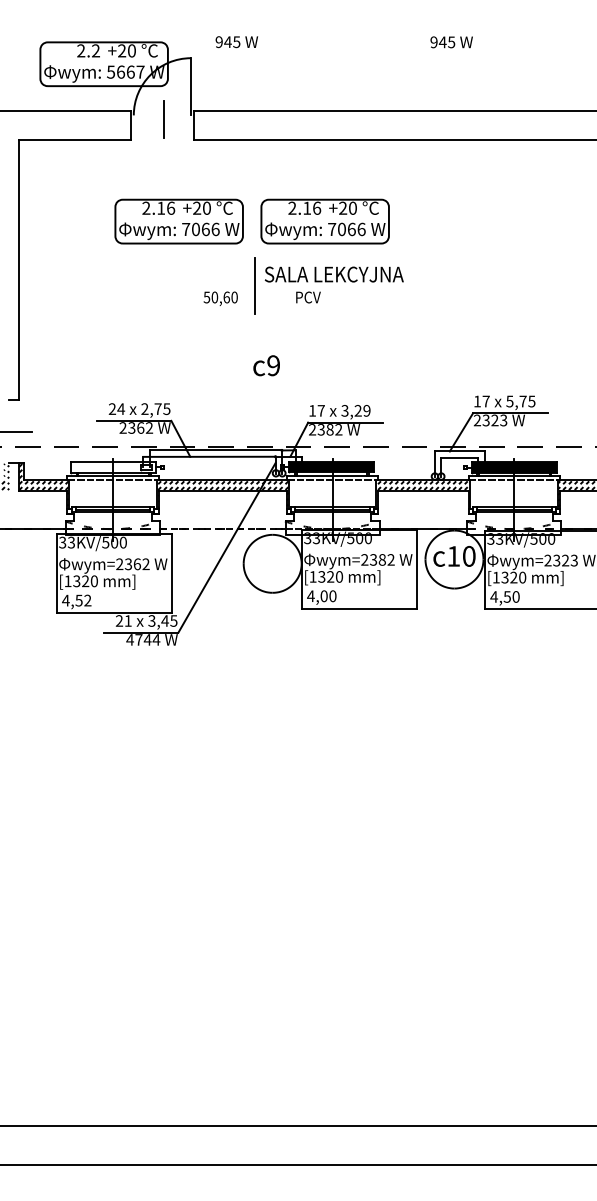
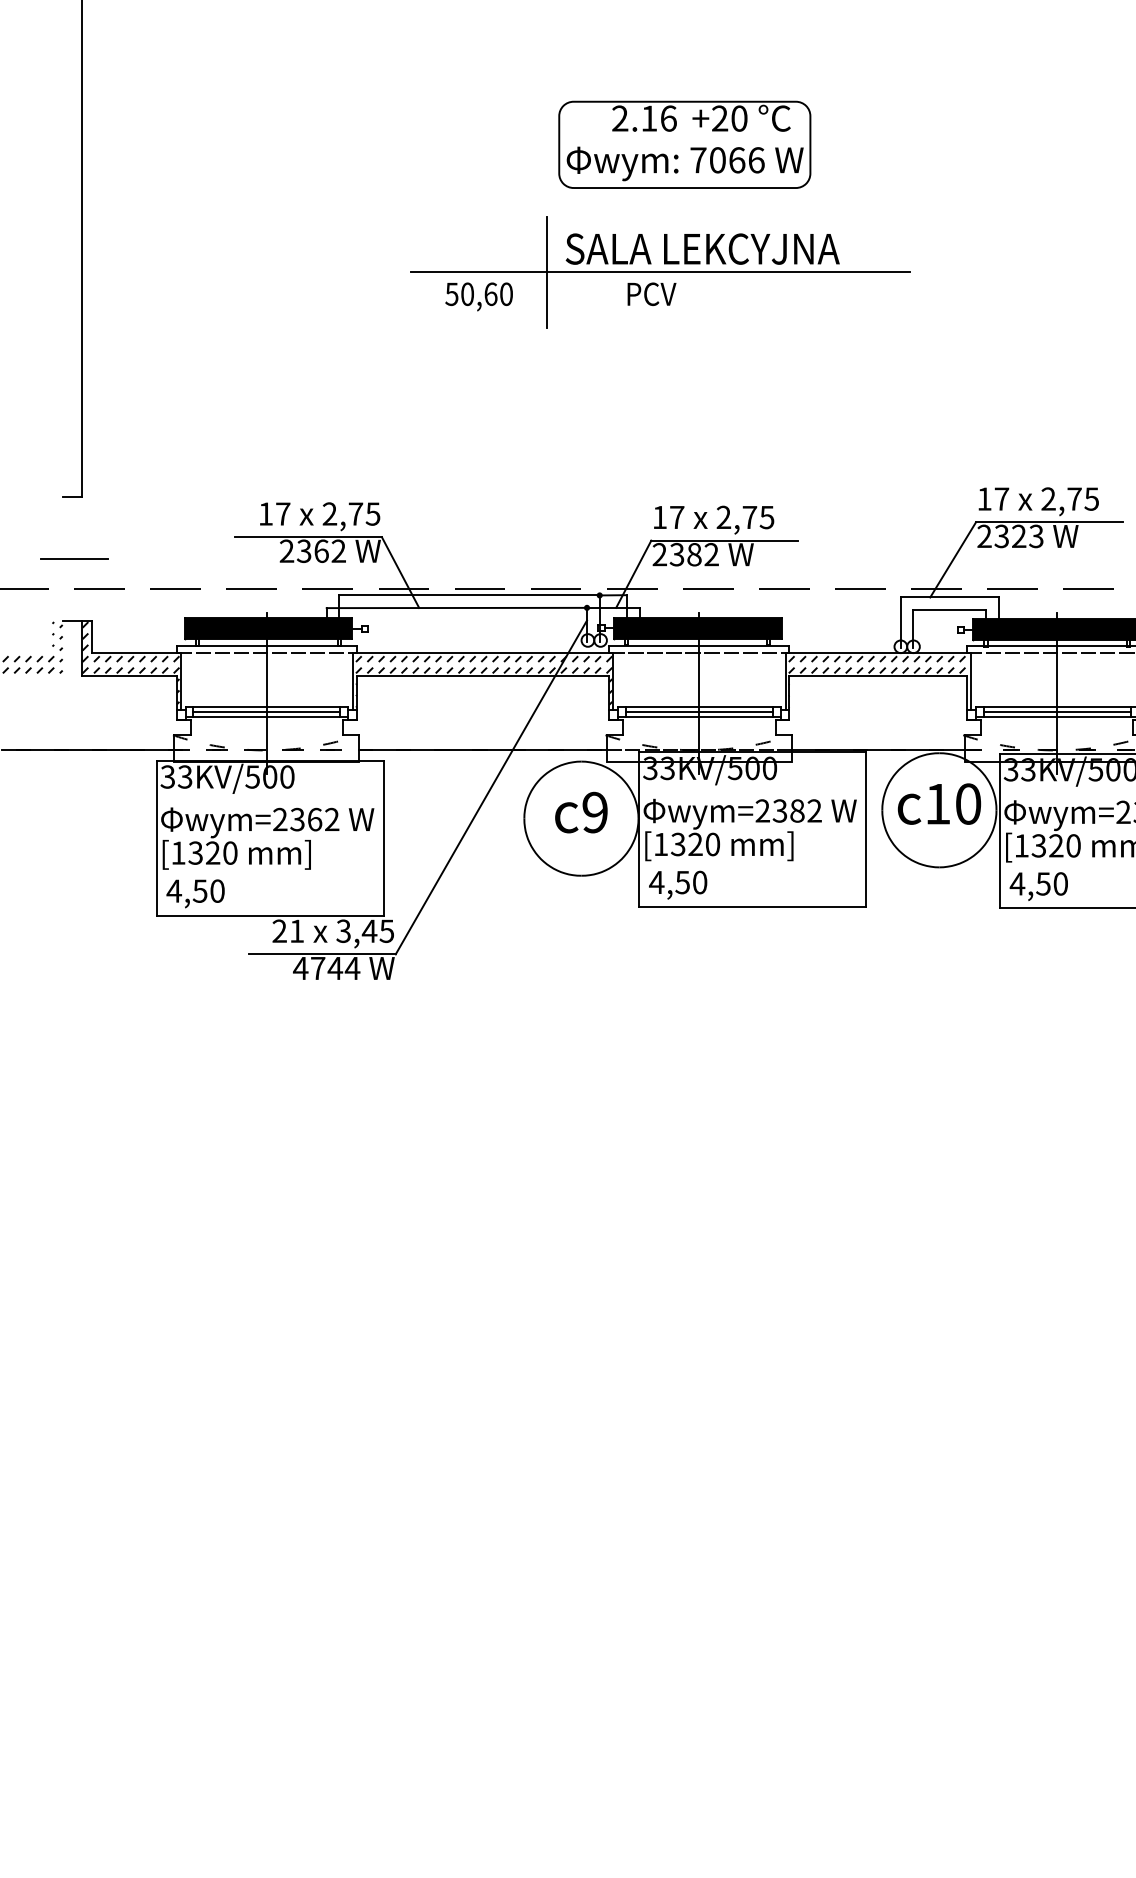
part: (178, 221) -> (395, 144), removed
line: (312, 286) -> (659, 272), added
text: (266, 365) -> (581, 812), moved
text: (509, 401) -> (1047, 499), 5,75 -> 2,75
text: (116, 408) -> (273, 512), 24 -> 17
text: (355, 410) -> (744, 516), 3,29 -> 2,75
fill: (113, 467) -> (267, 629), added
line: (222, 529) -> (482, 751), dashed -> solid
text: (323, 595) -> (681, 881), 4,00 -> 4,50
text: (87, 600) -> (216, 890), 4,52 -> 4,50

